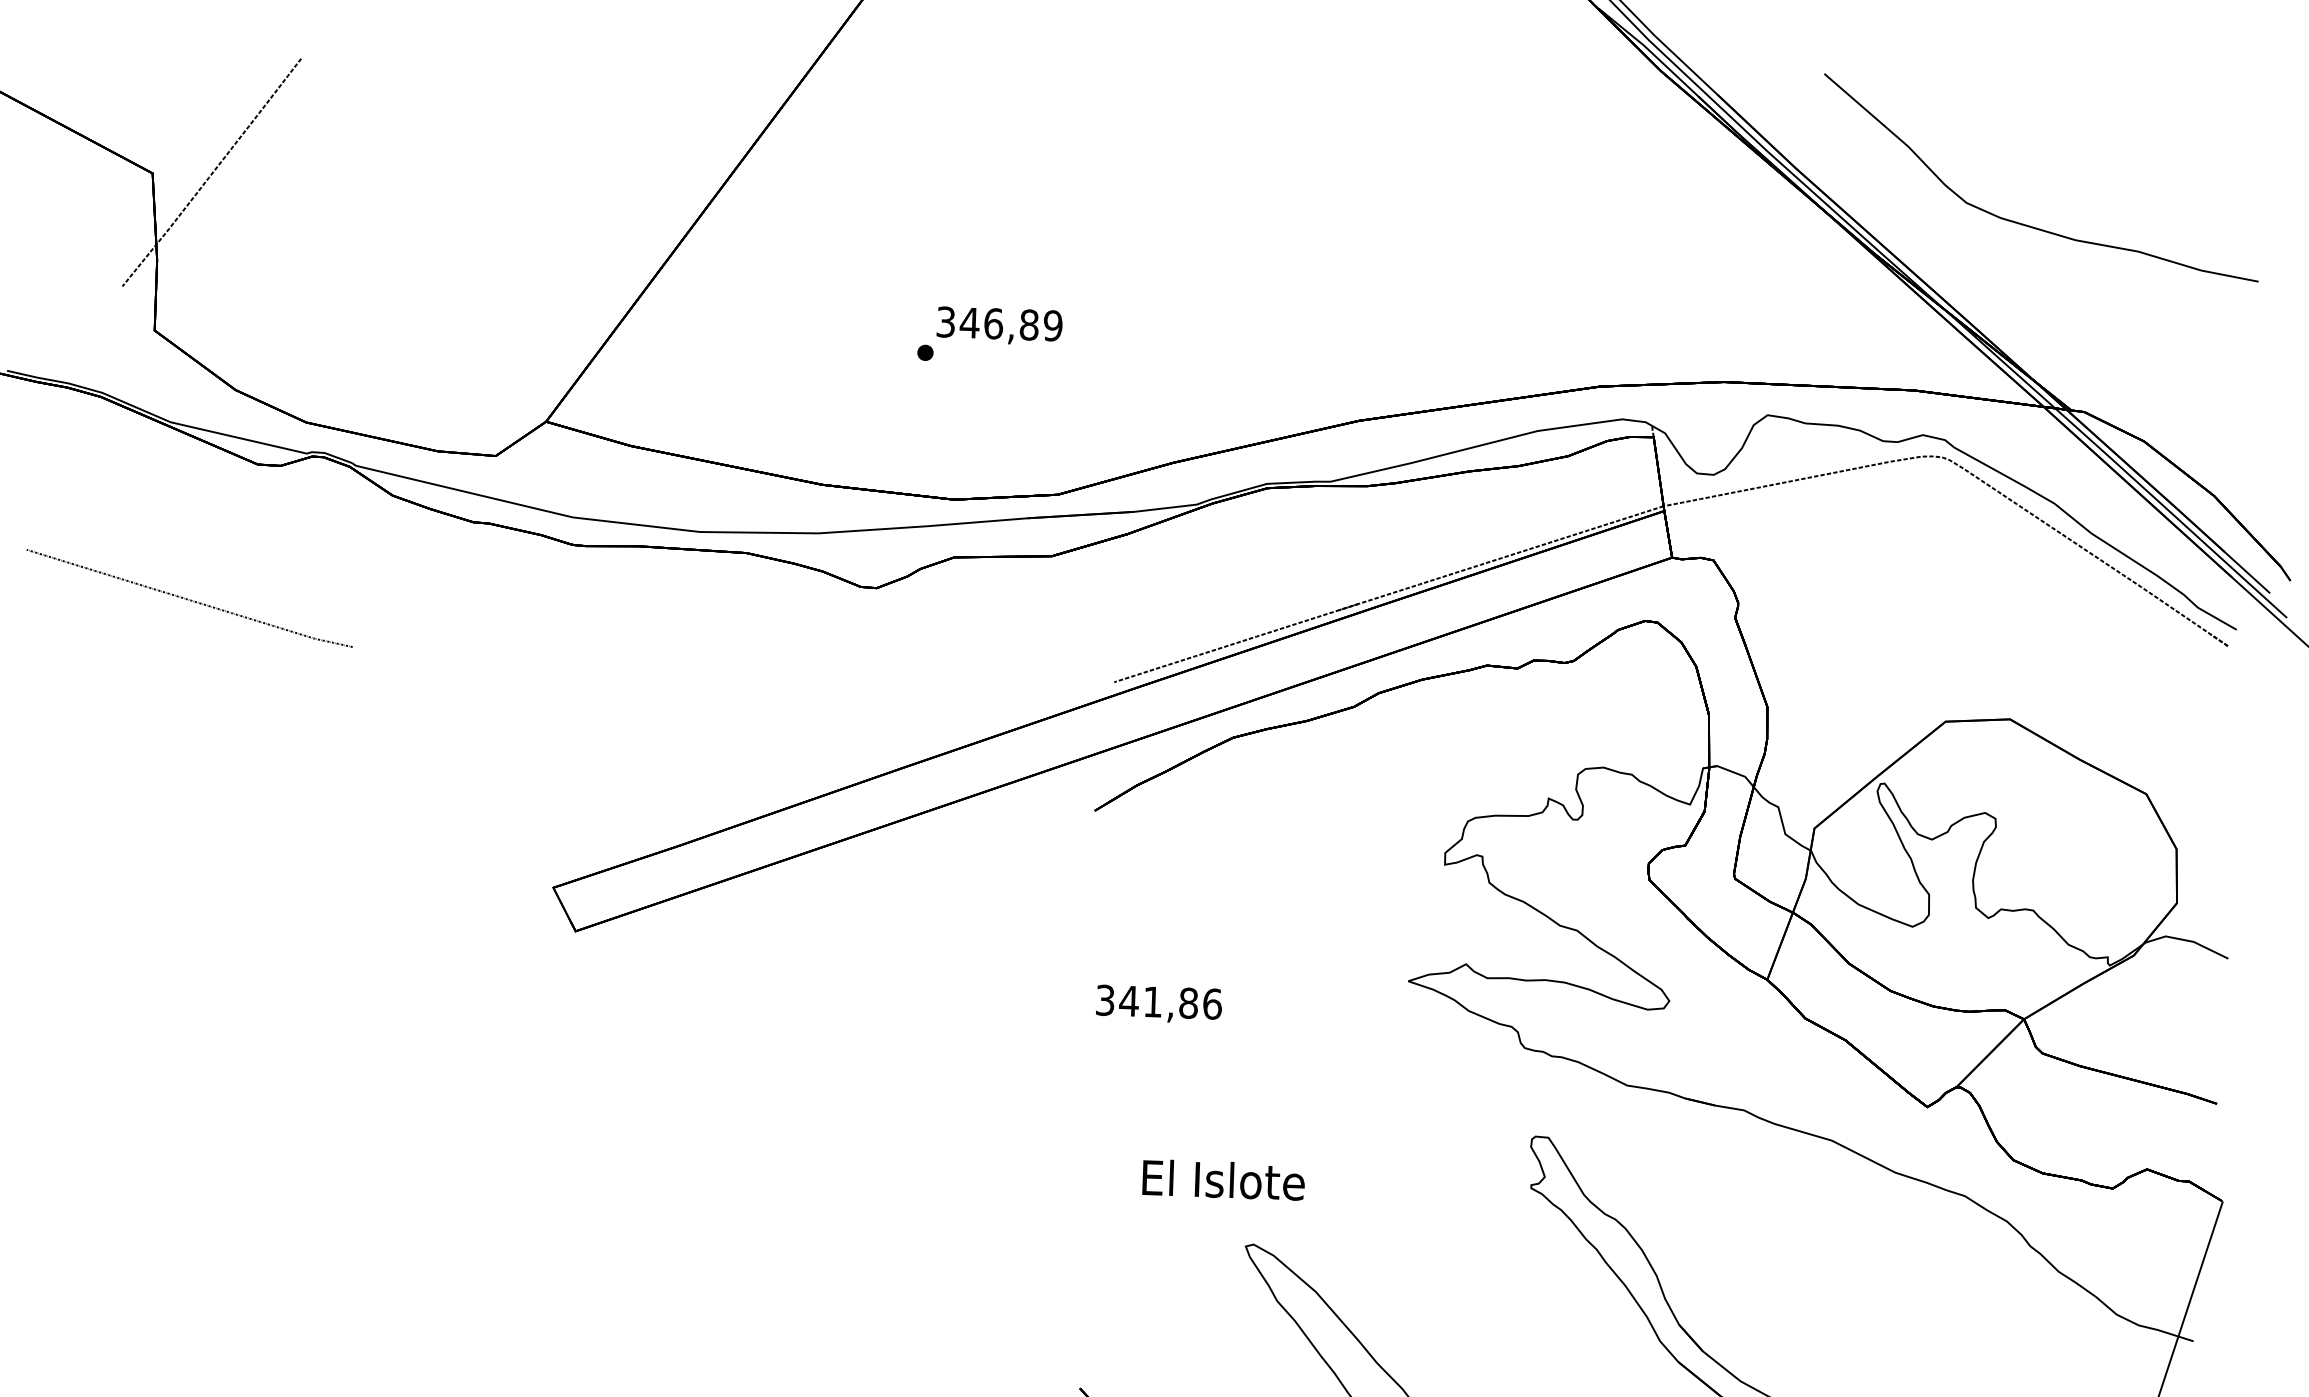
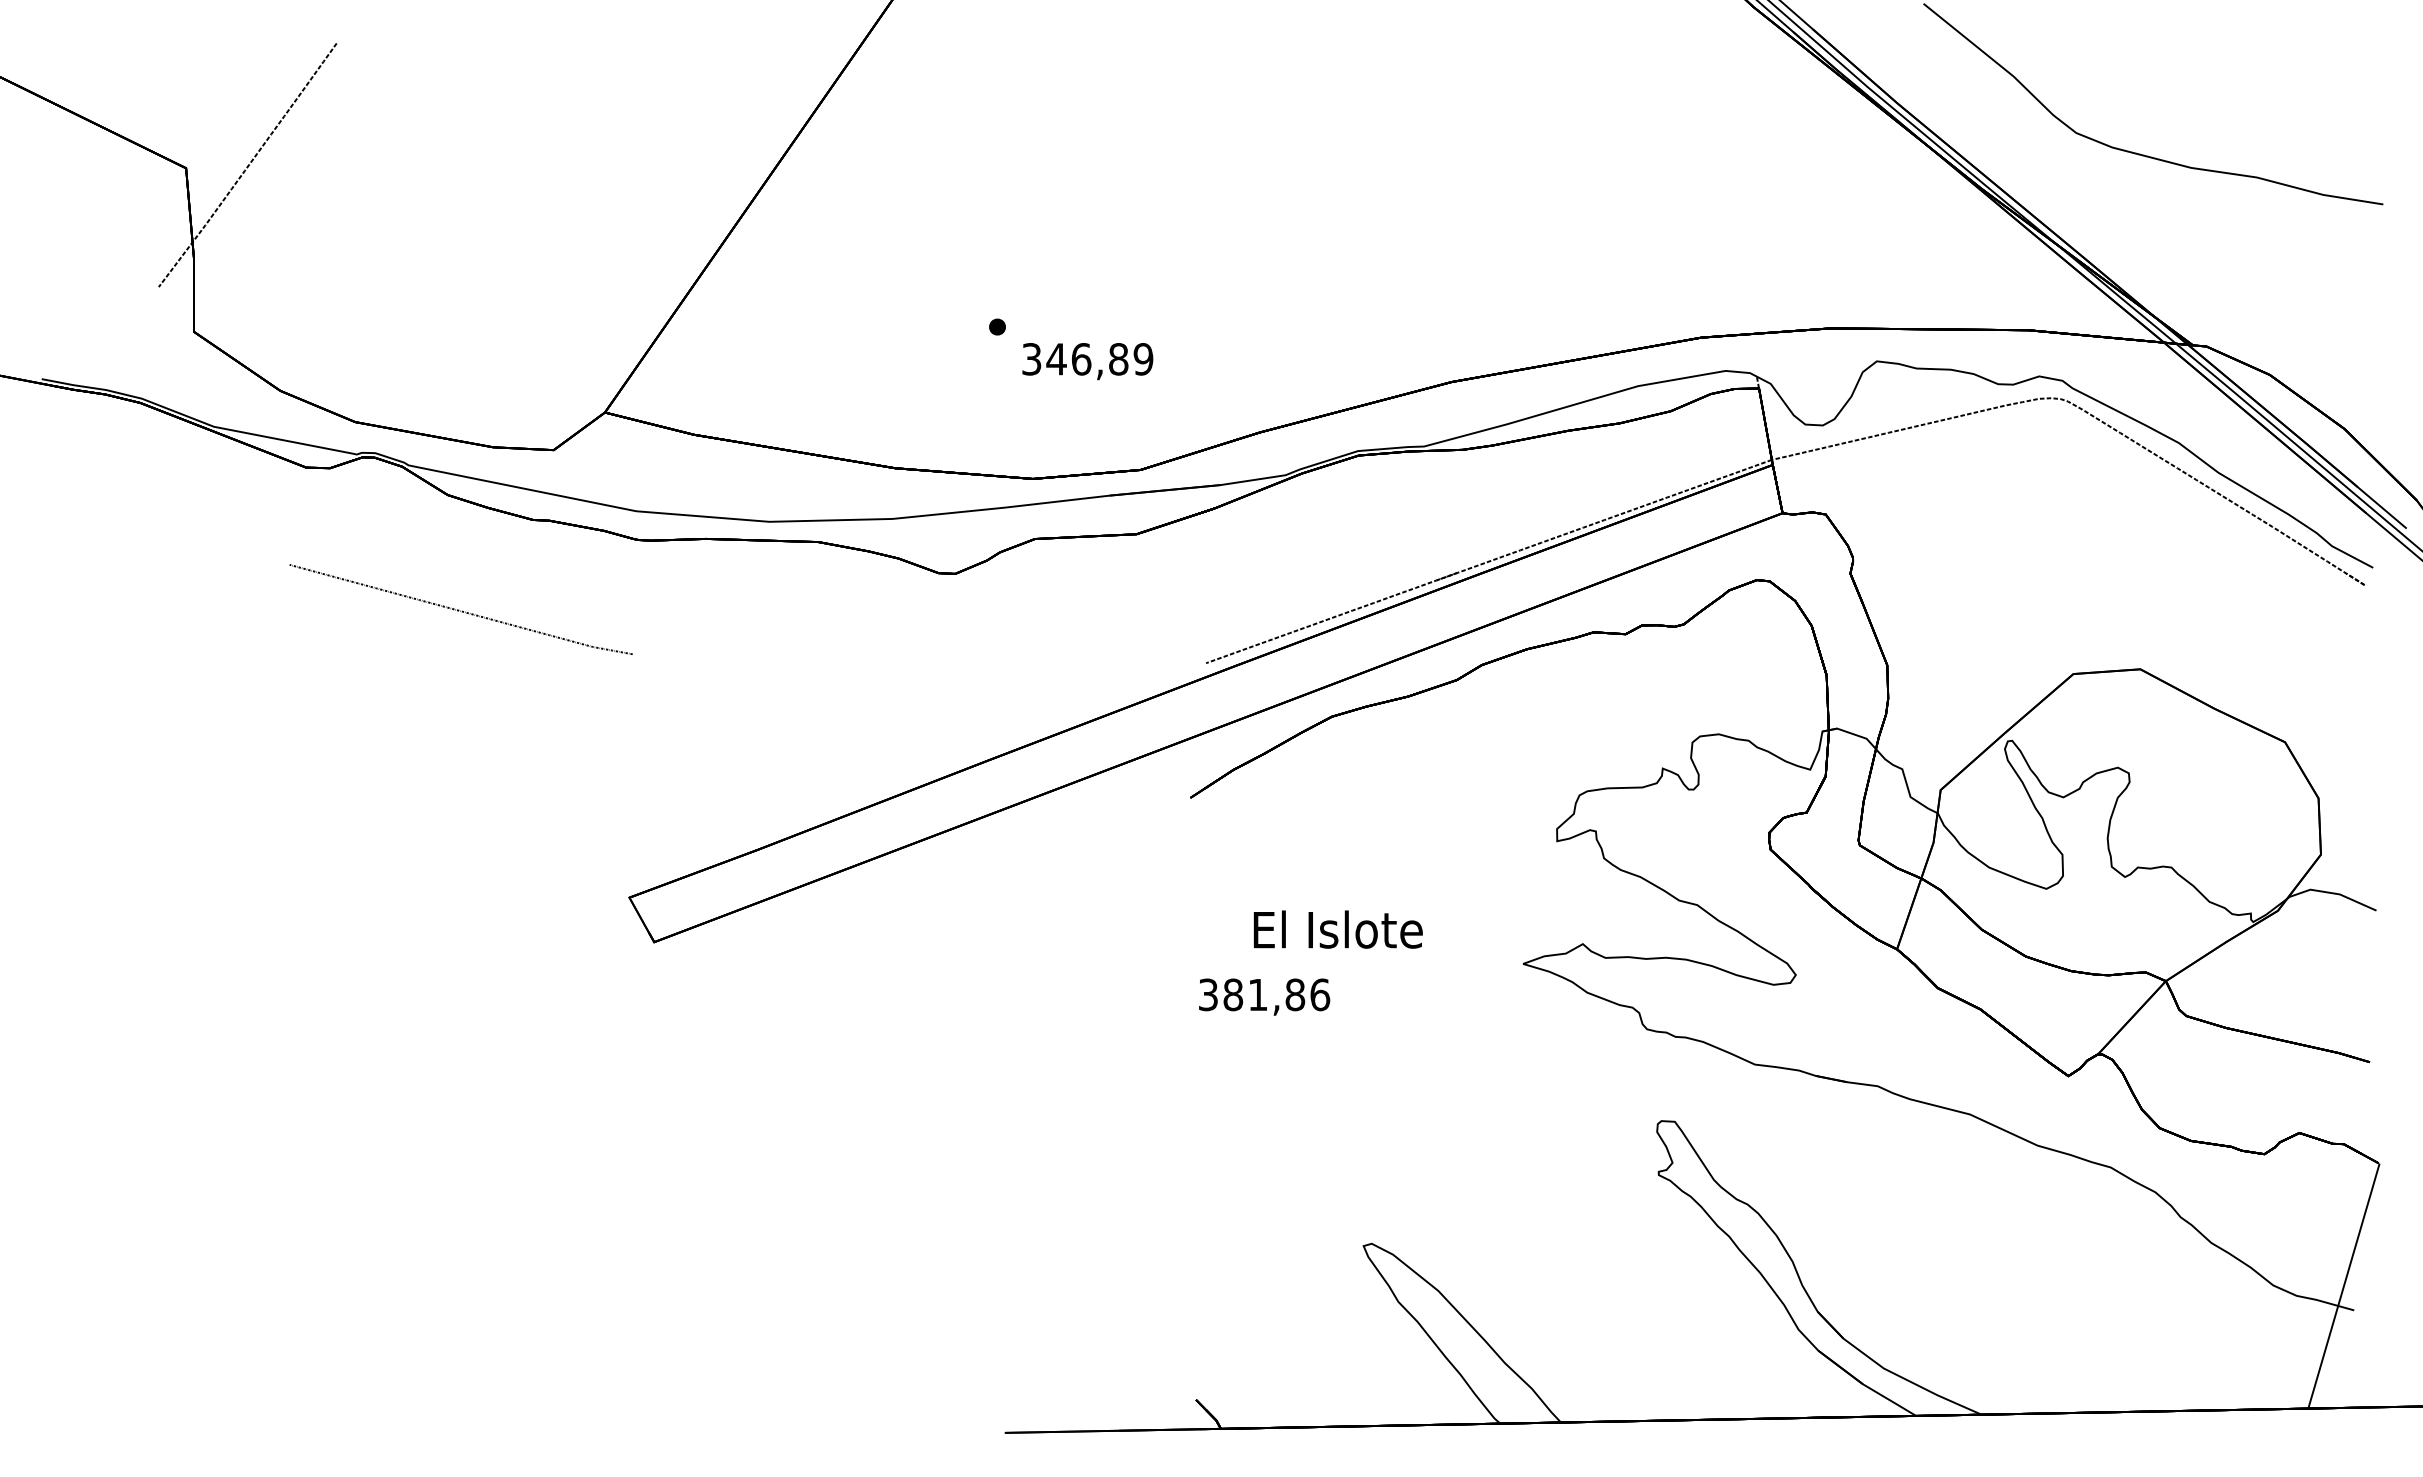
text: (999, 326) -> (1087, 361), moved
curve: (189, 599) -> (460, 610), moved
text: (1128, 1000) -> (1232, 994), 341,86 -> 381,86
text: (1223, 1179) -> (1338, 929), moved

